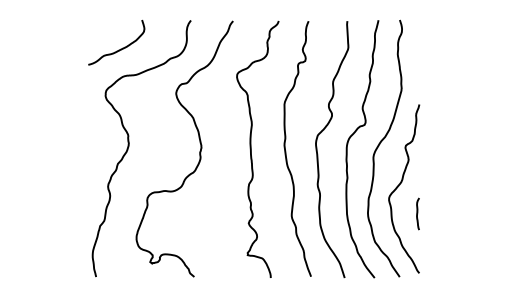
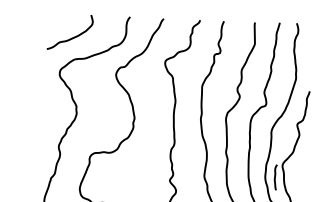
curve: (417, 213) -> (275, 177), moved

